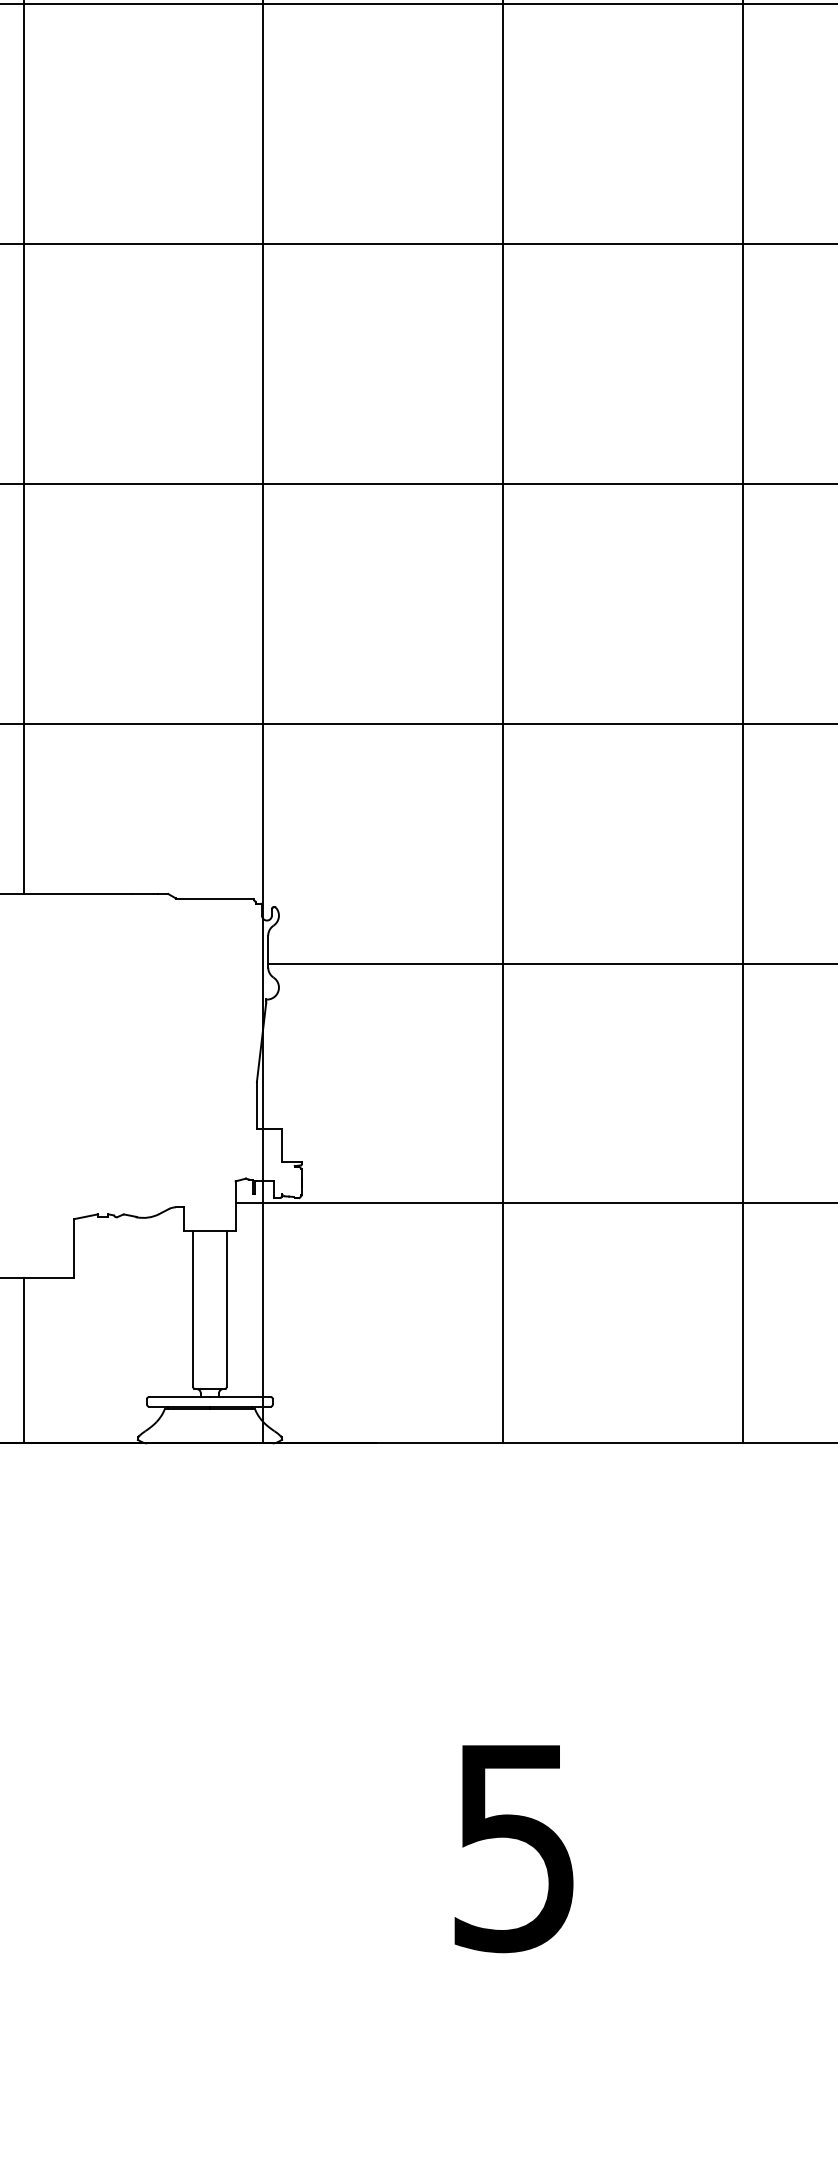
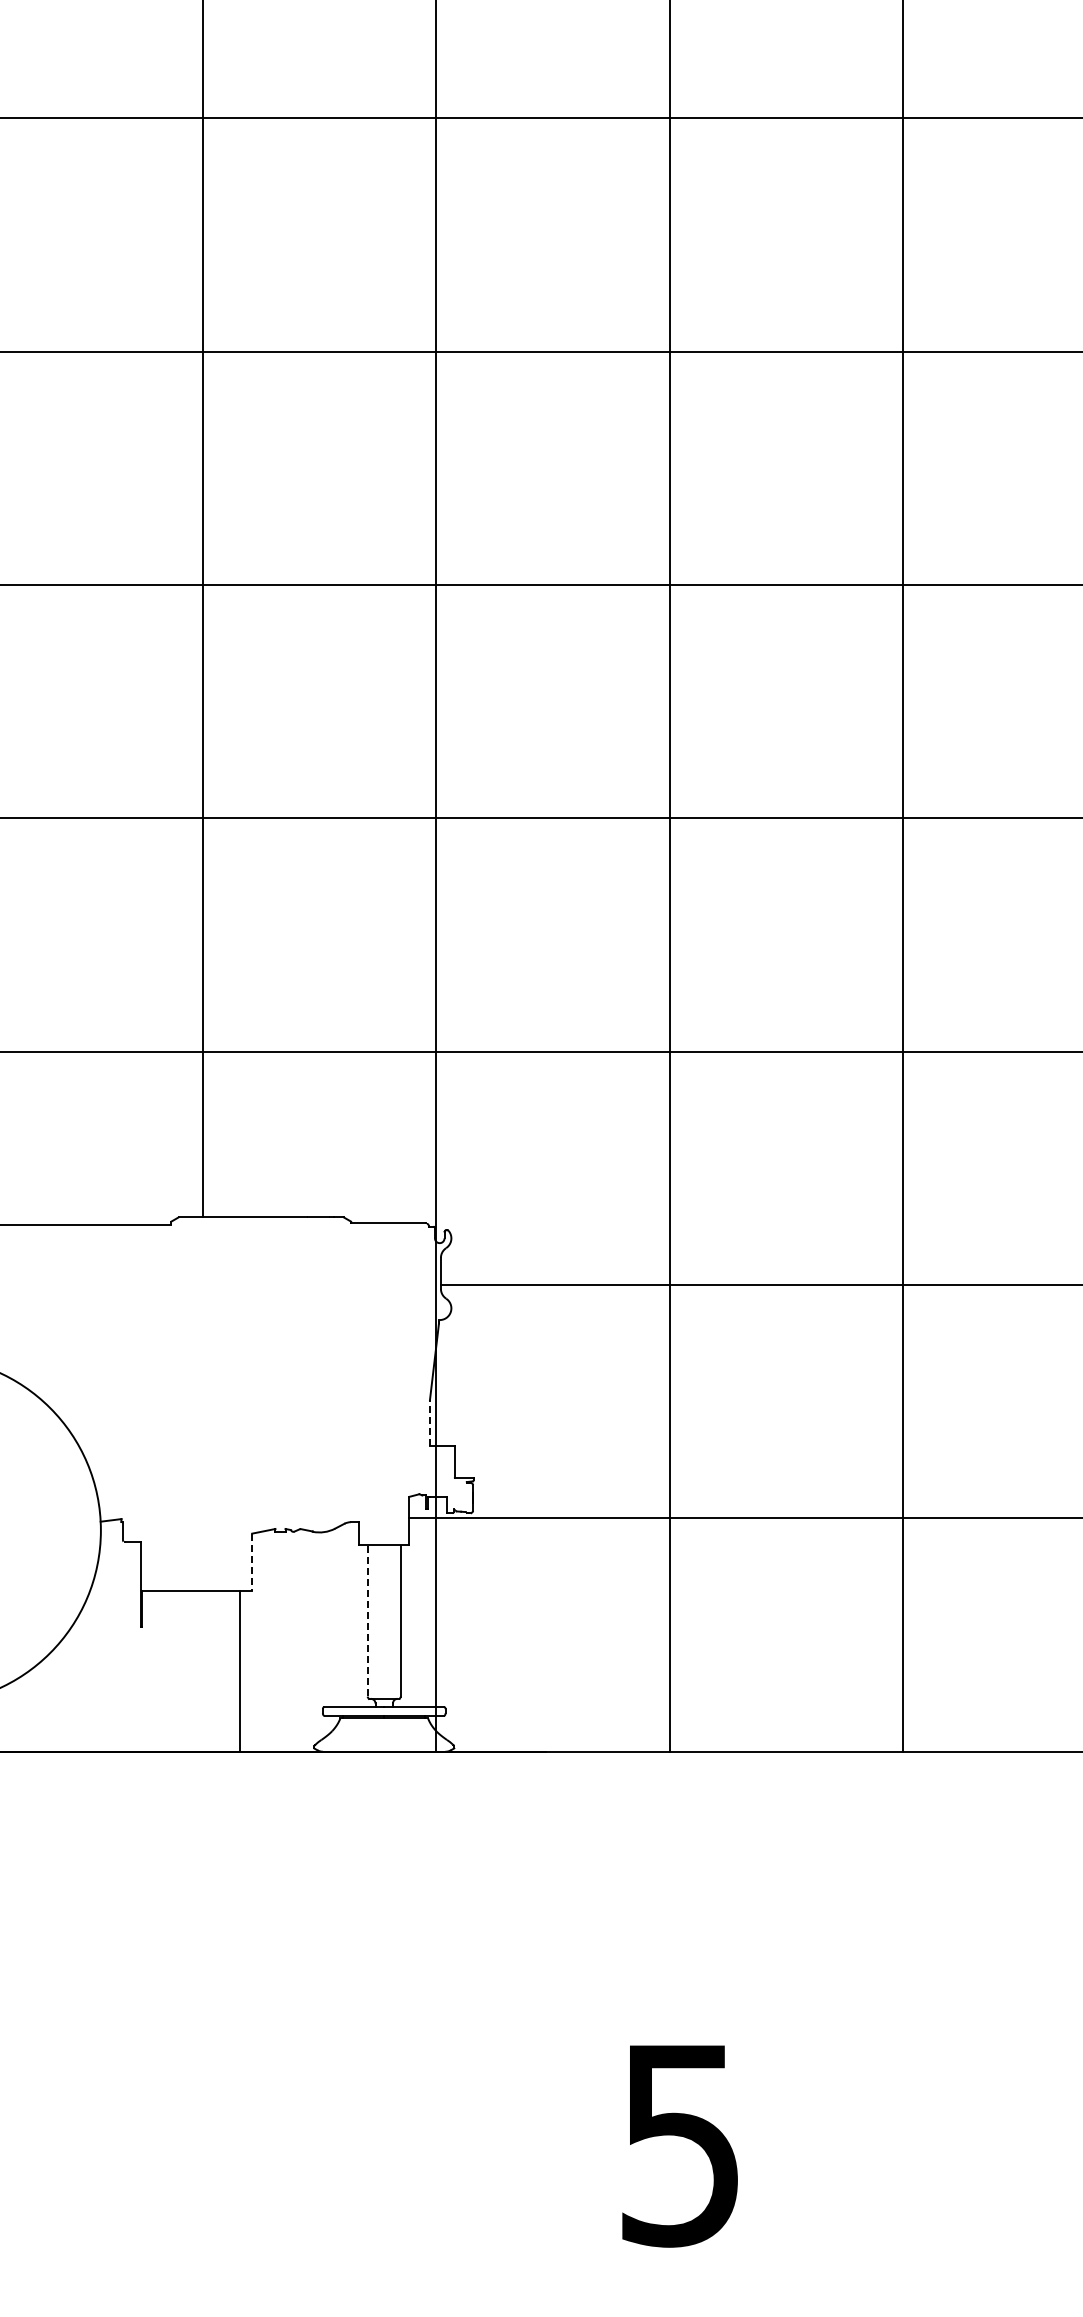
line: (256, 1104) -> (429, 1422), solid -> dashed
line: (74, 1248) -> (252, 1562), solid -> dashed
line: (192, 1309) -> (367, 1621), solid -> dashed
line: (23, 1360) -> (239, 1671), moved

